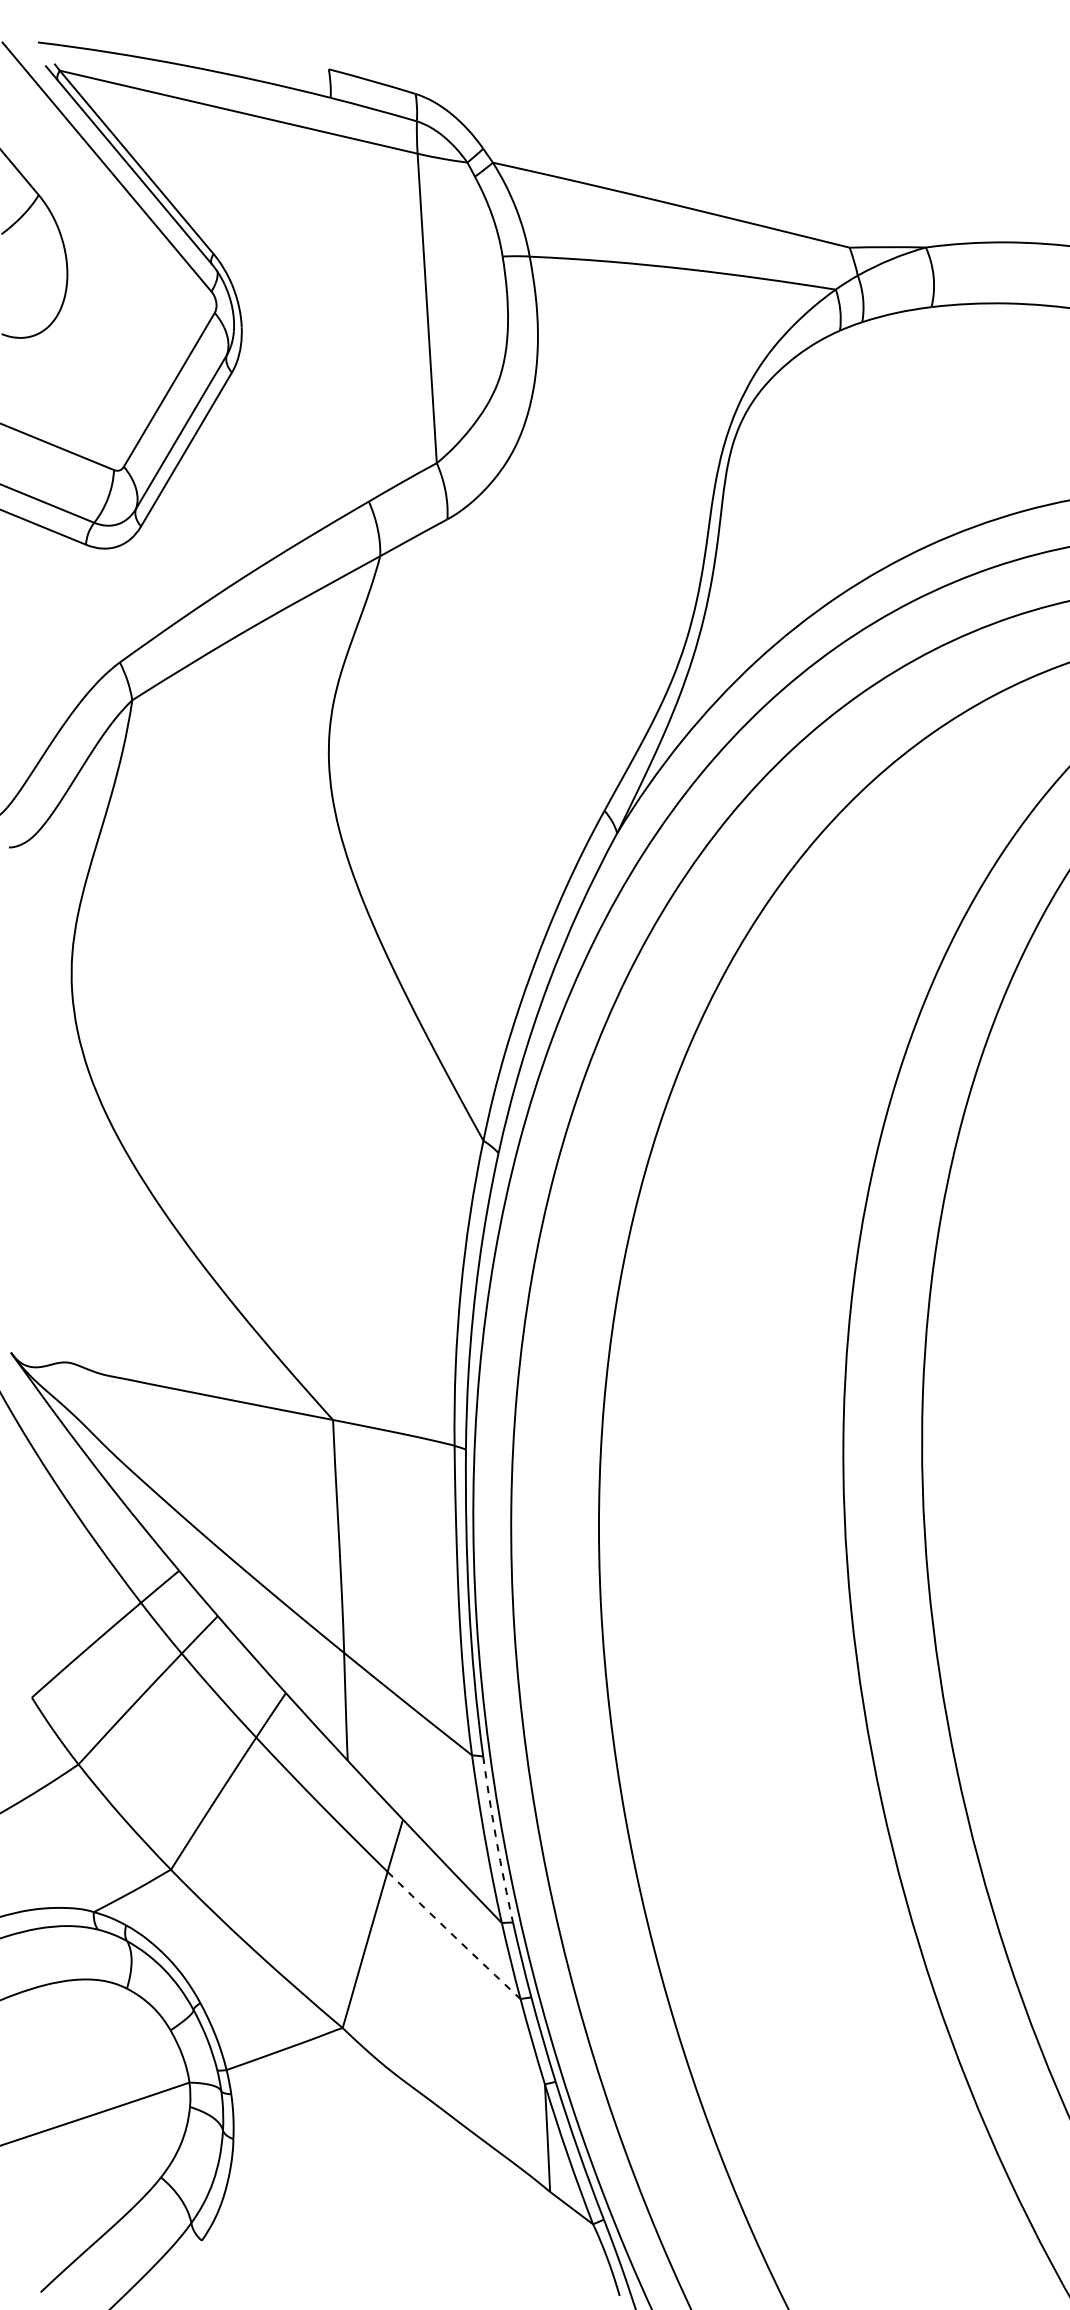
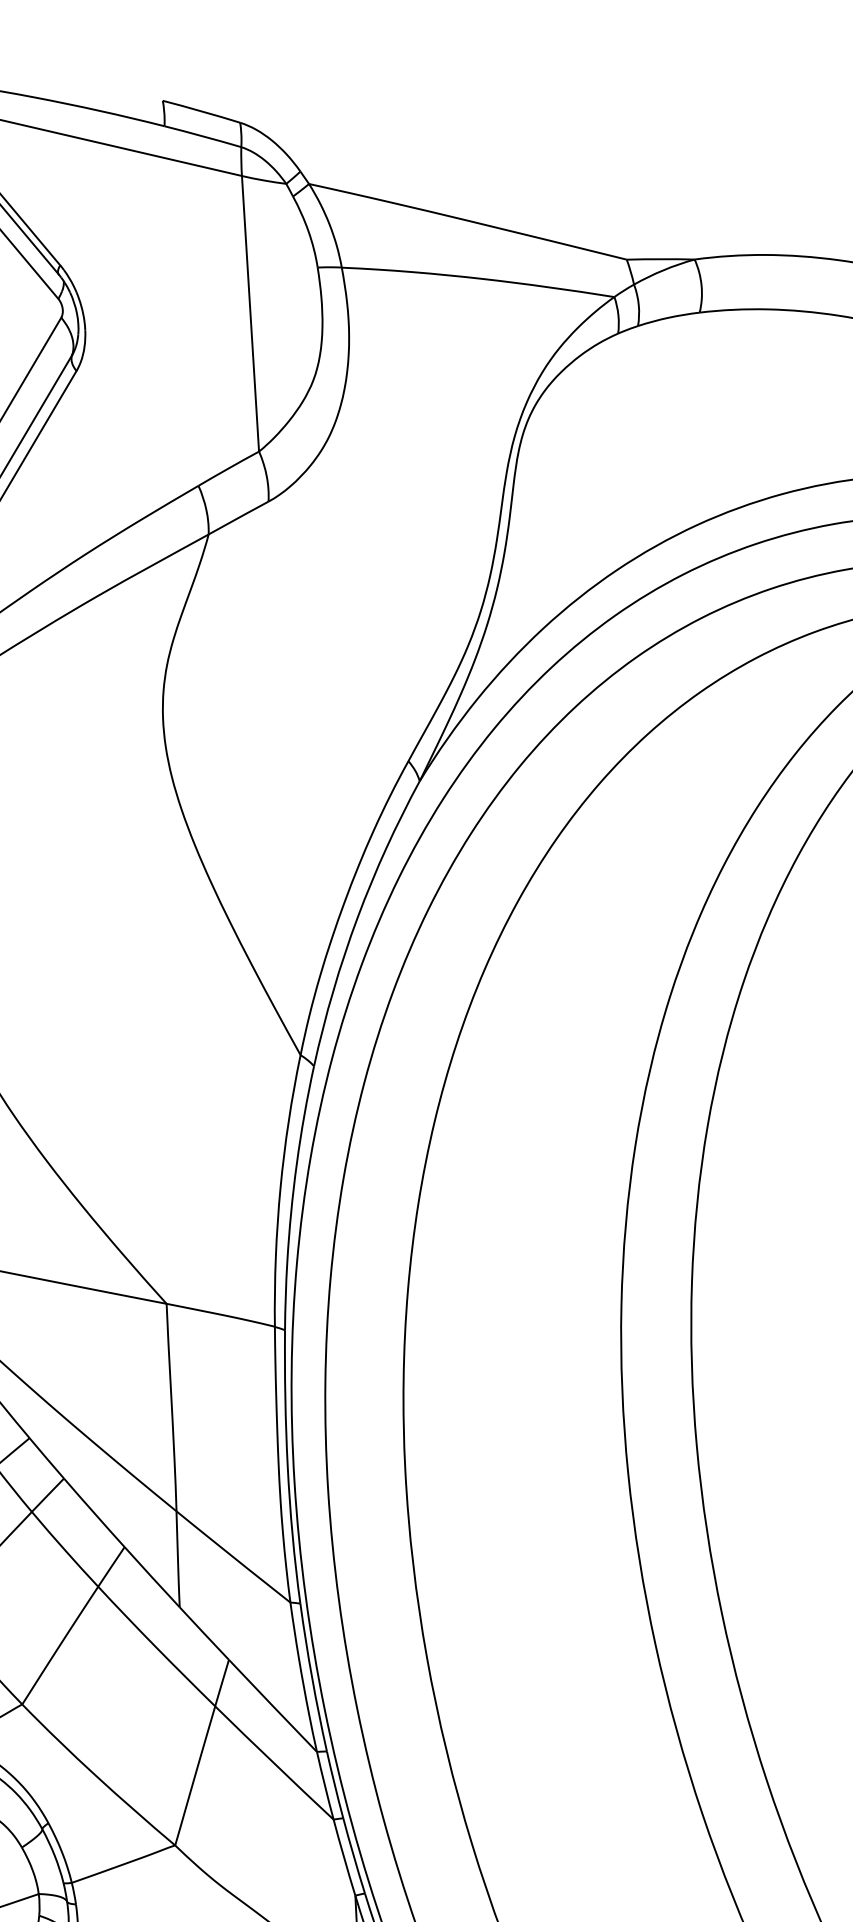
arc: (496, 1839) -> (312, 1677), dashed -> solid
arc: (453, 1935) -> (273, 1763), dashed -> solid

